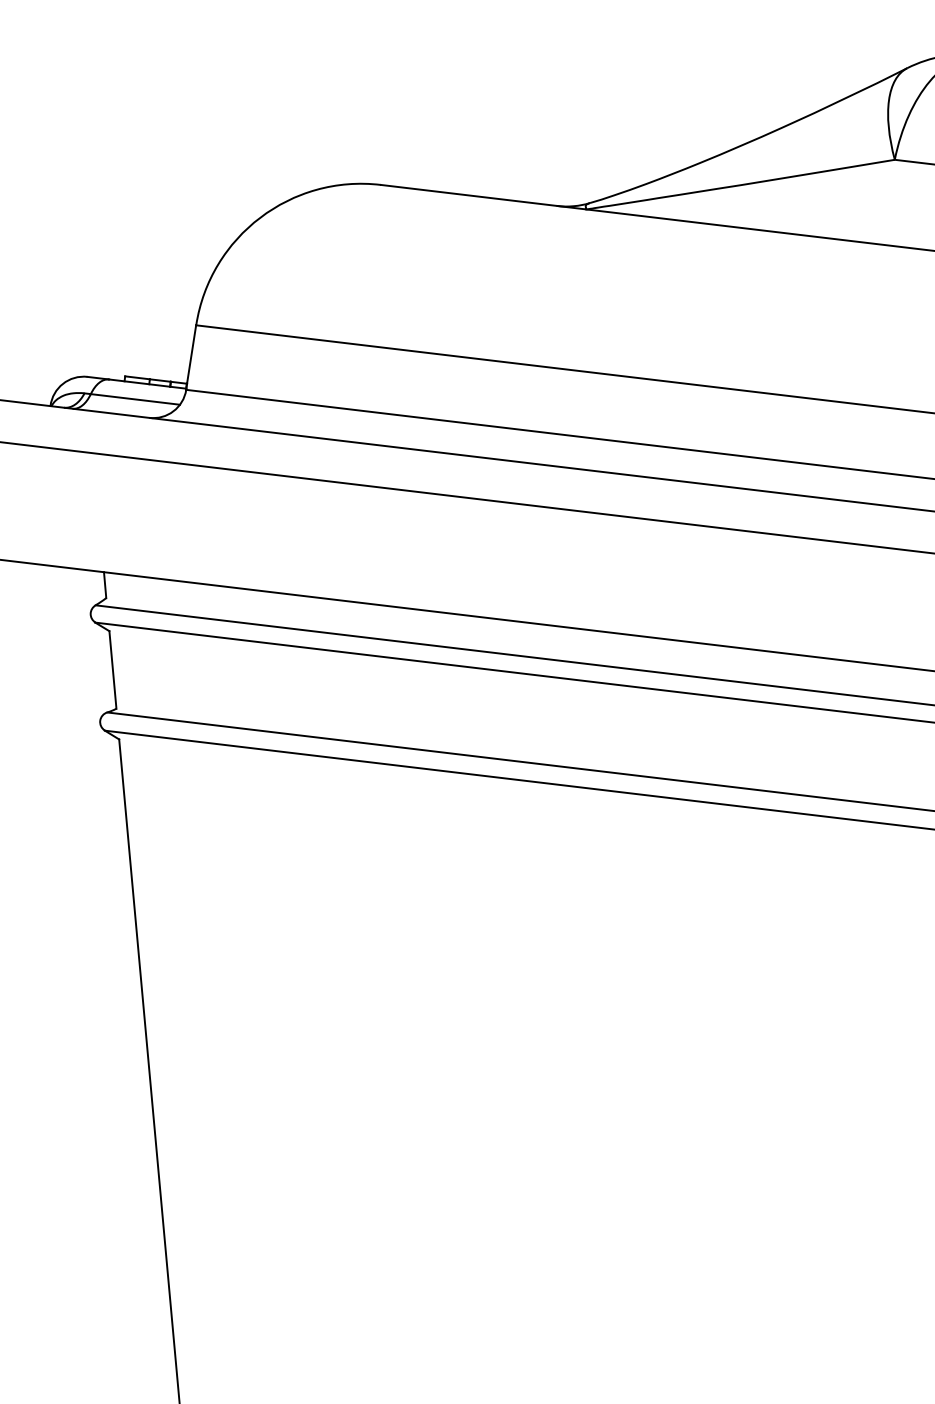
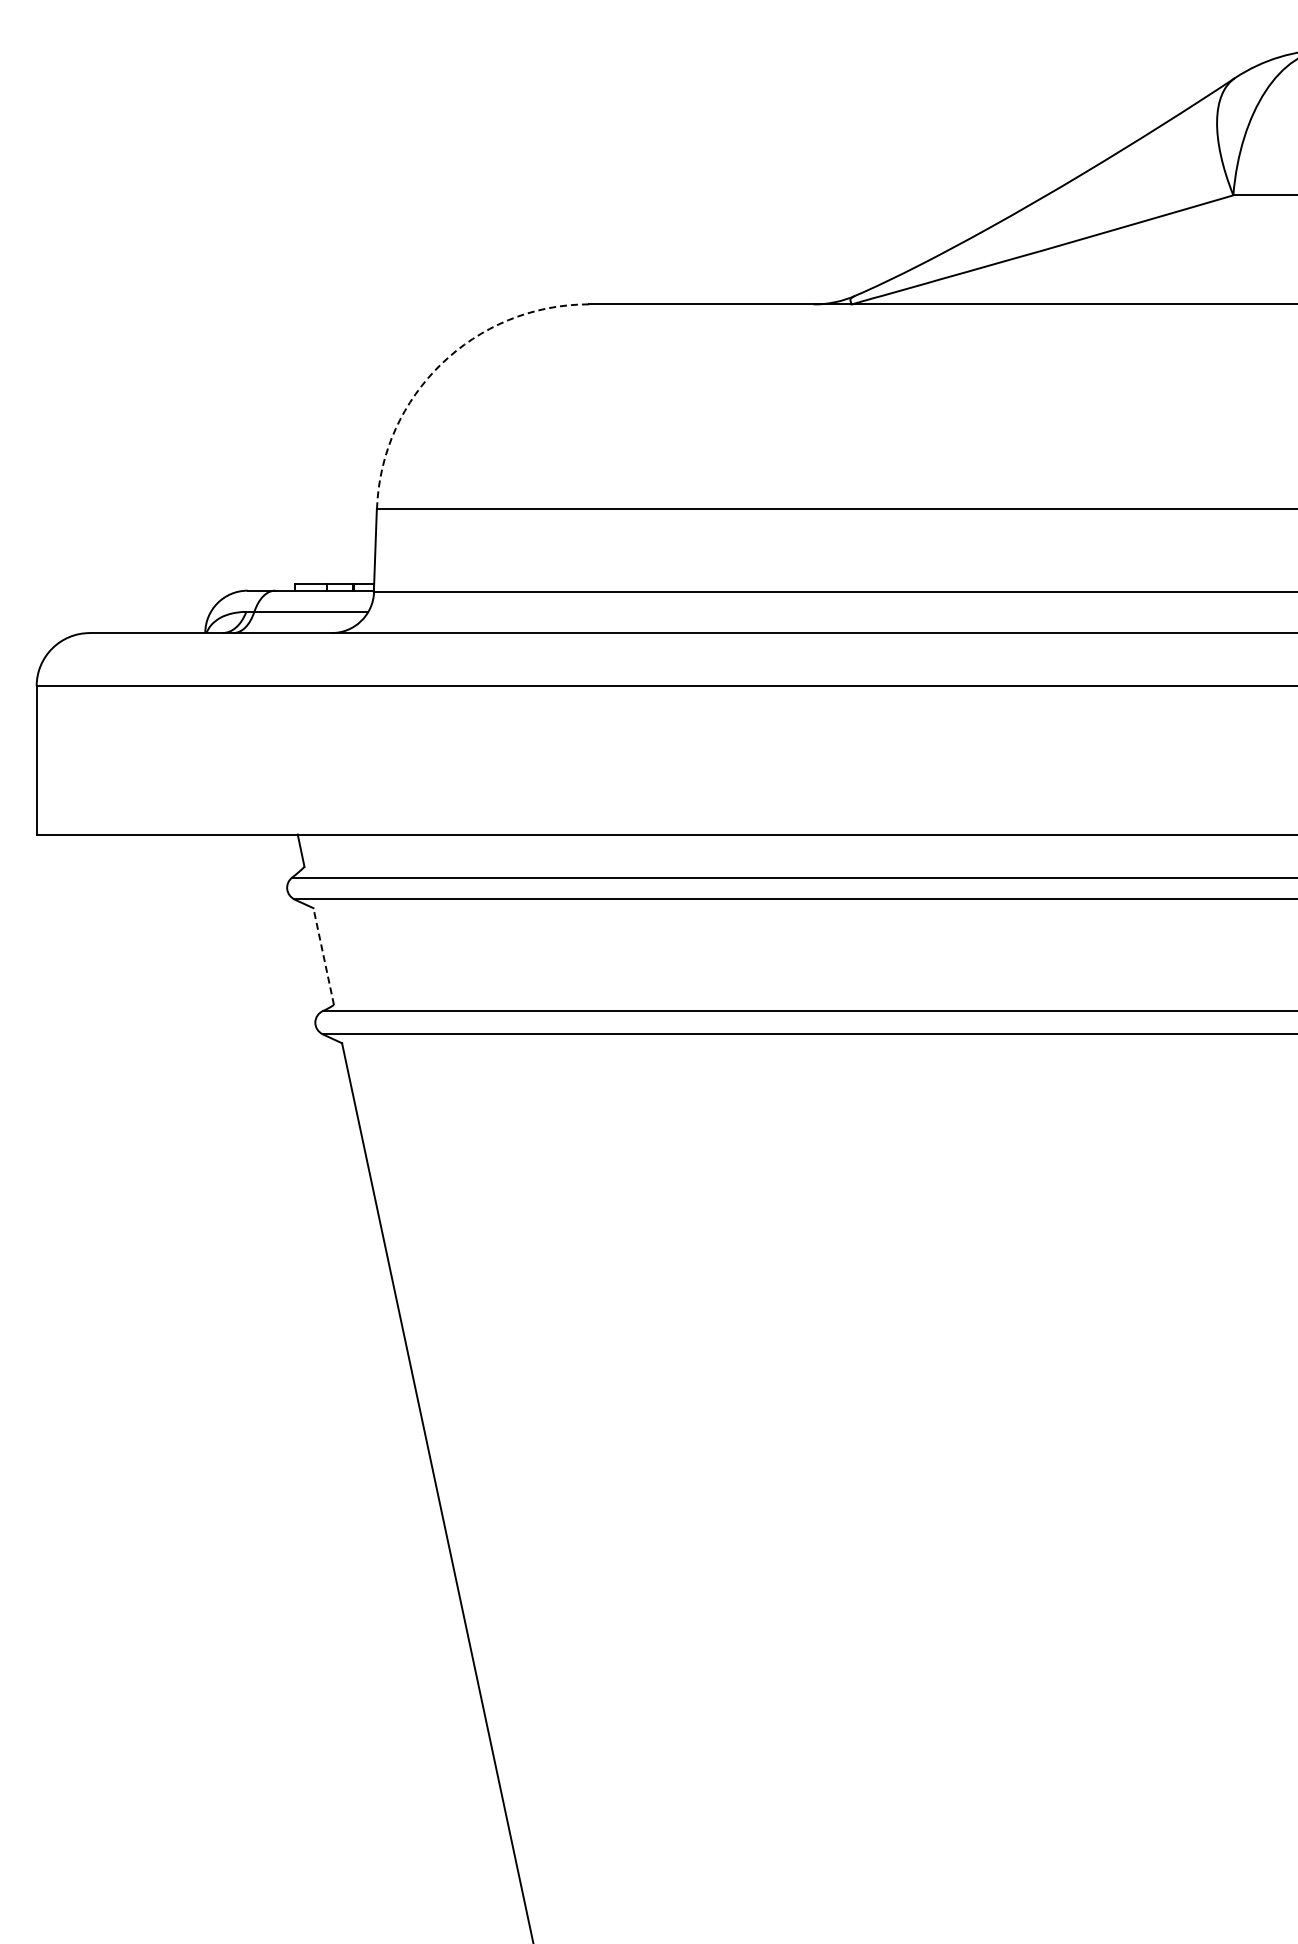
arc: (260, 217) -> (441, 363), solid -> dashed
line: (112, 669) -> (323, 956), solid -> dashed

